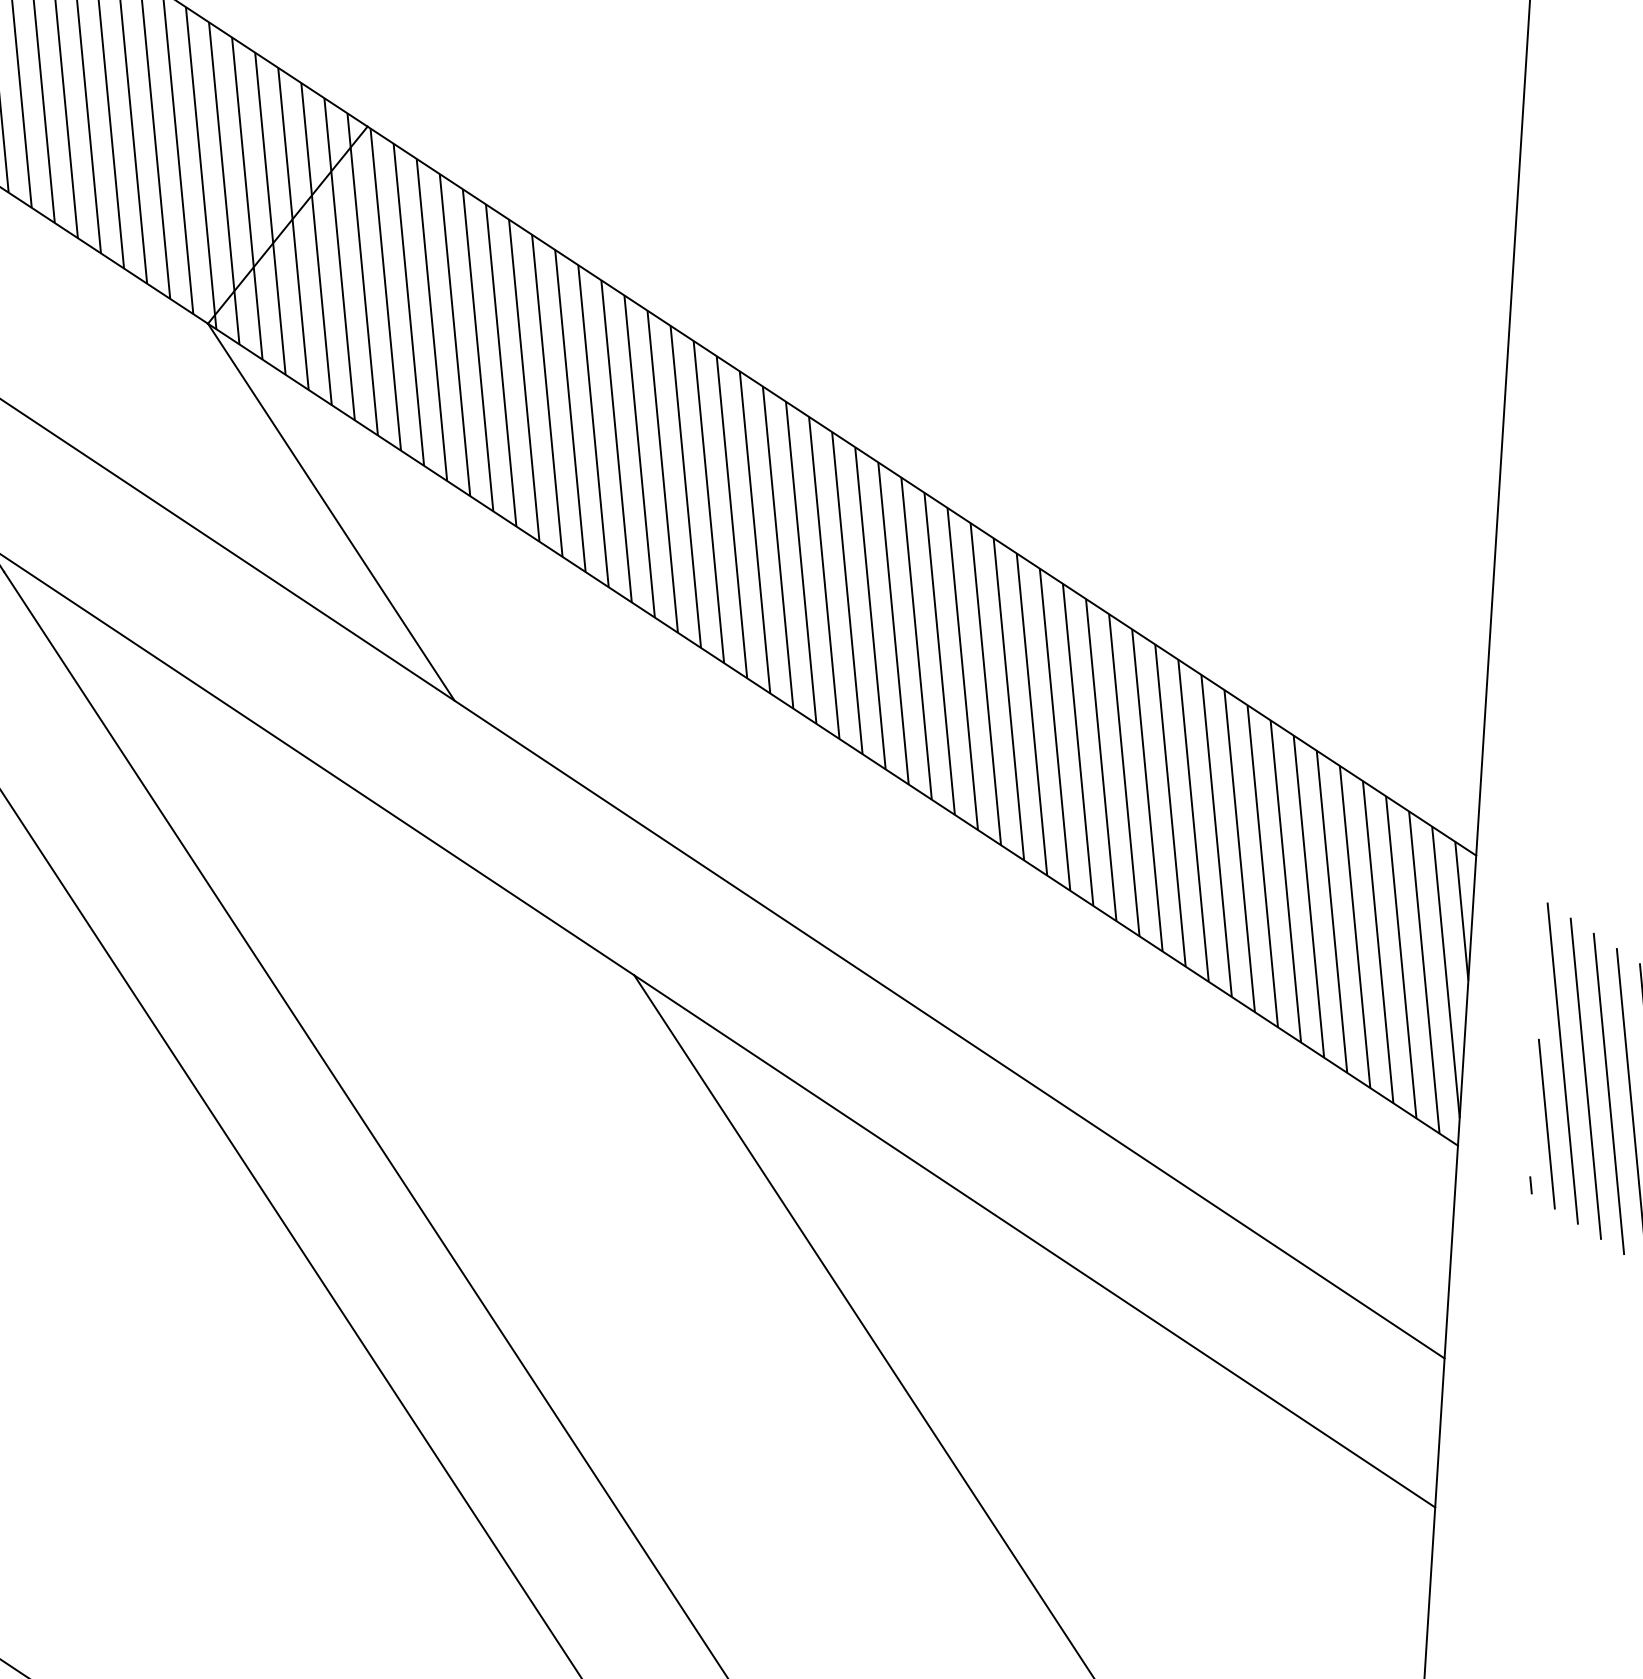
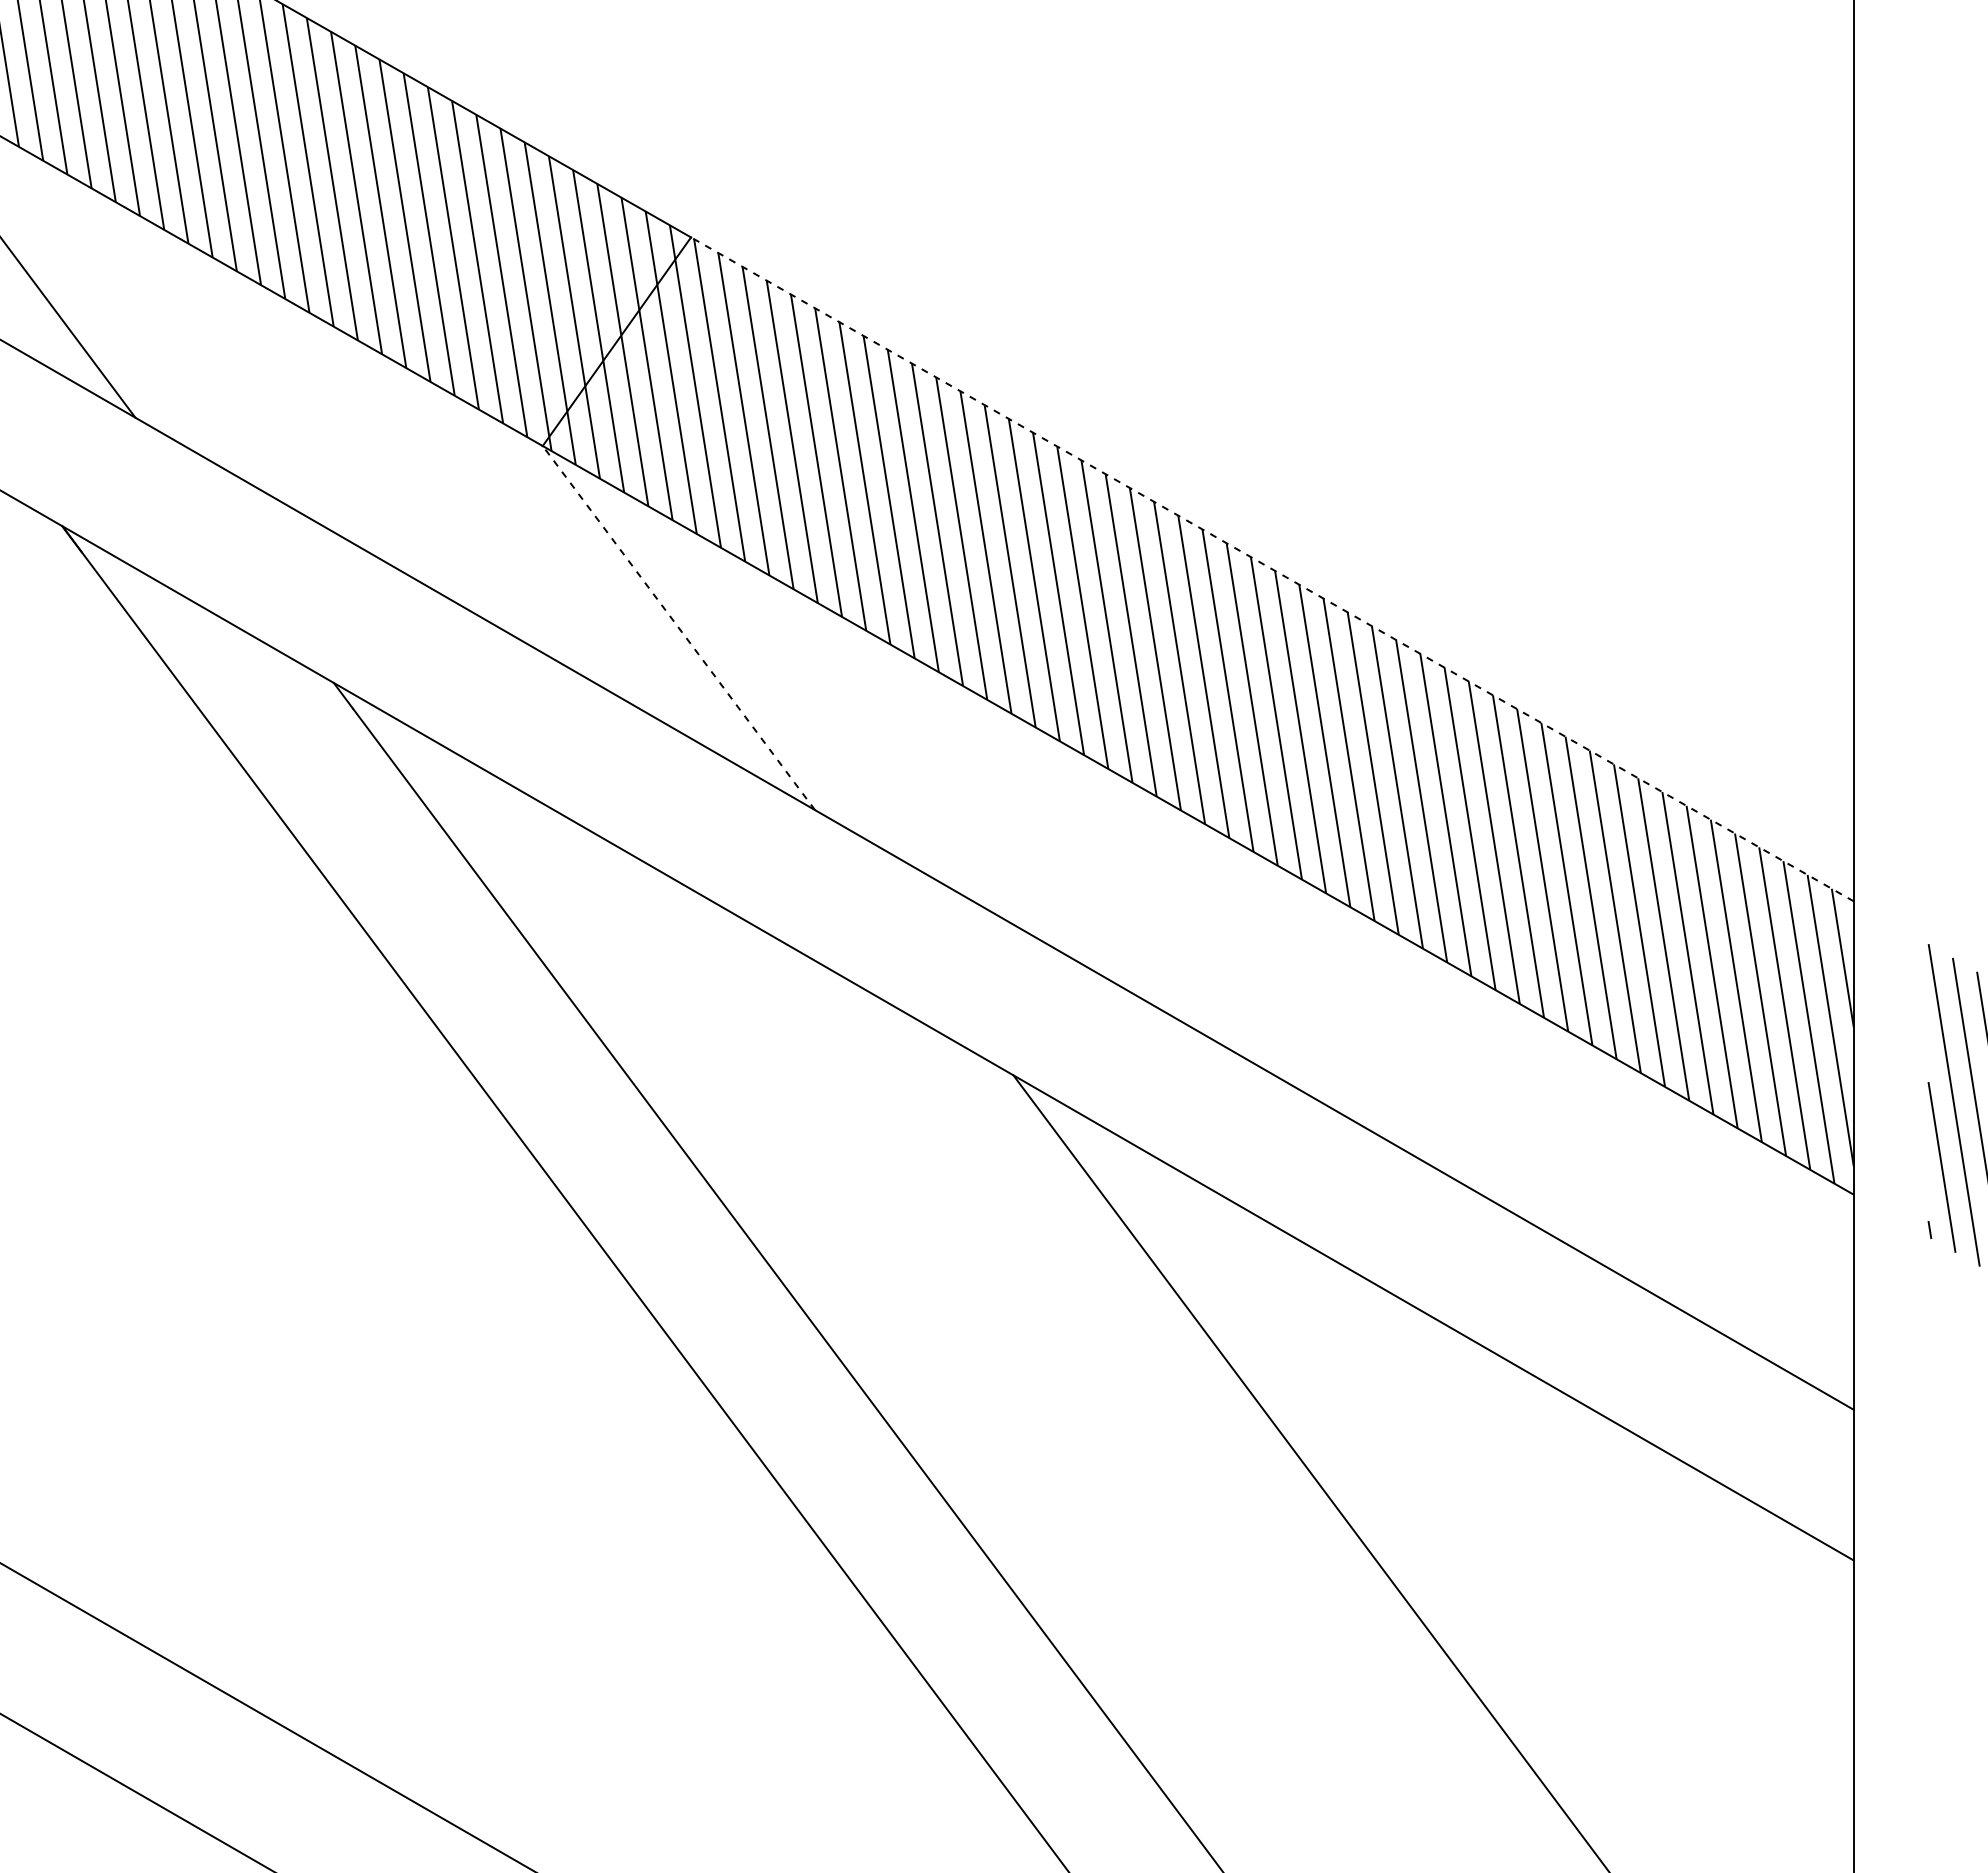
line: (921, 491) -> (1272, 569), solid -> dashed
line: (330, 511) -> (678, 627), solid -> dashed

